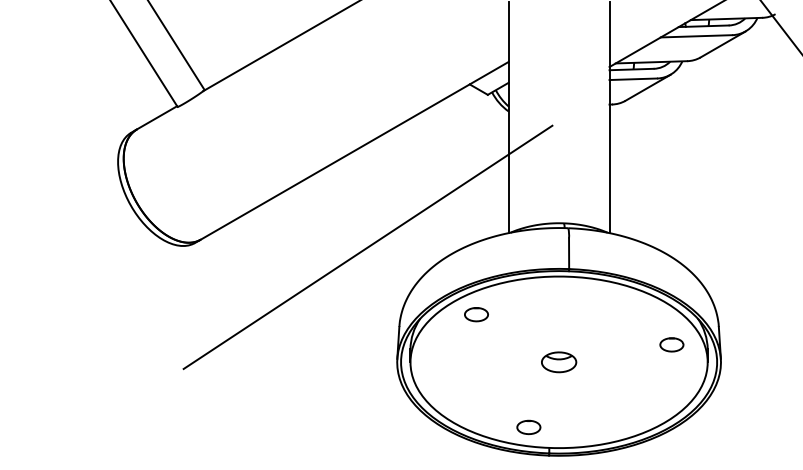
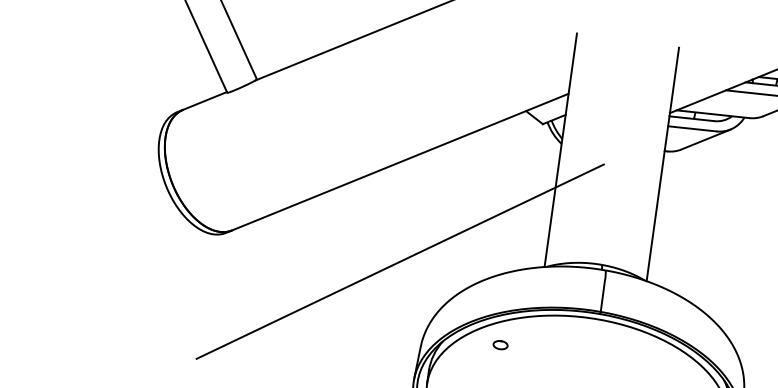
part: (476, 314) -> (500, 344), size x0.6

